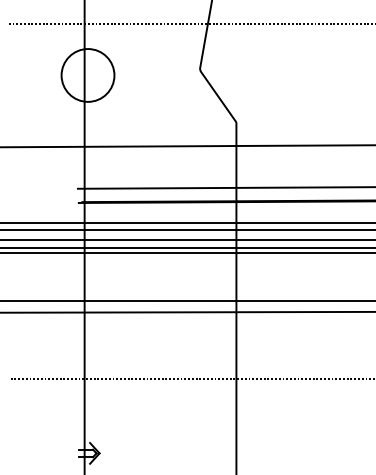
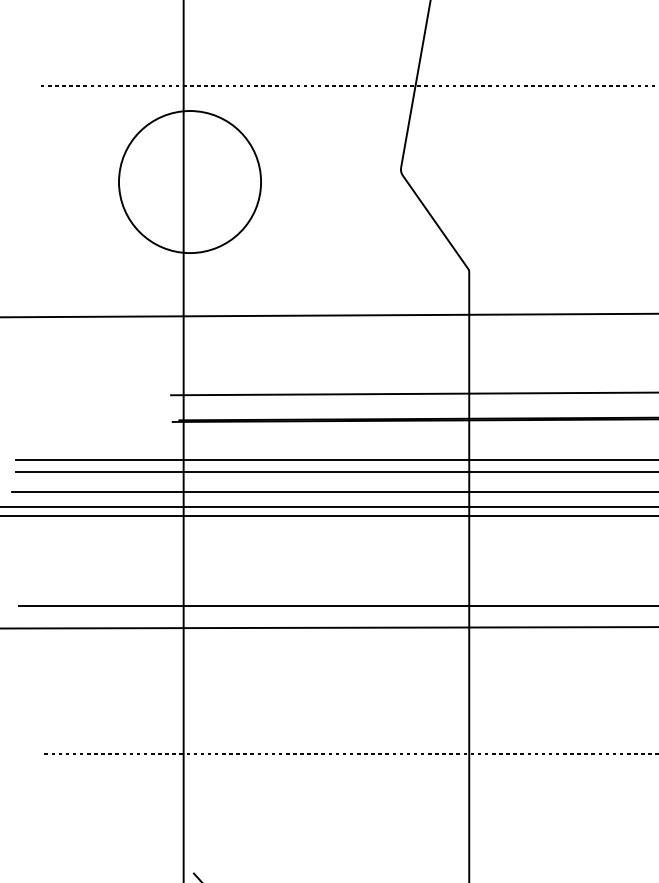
circle: (87, 75) -> (189, 182), size x1.43

